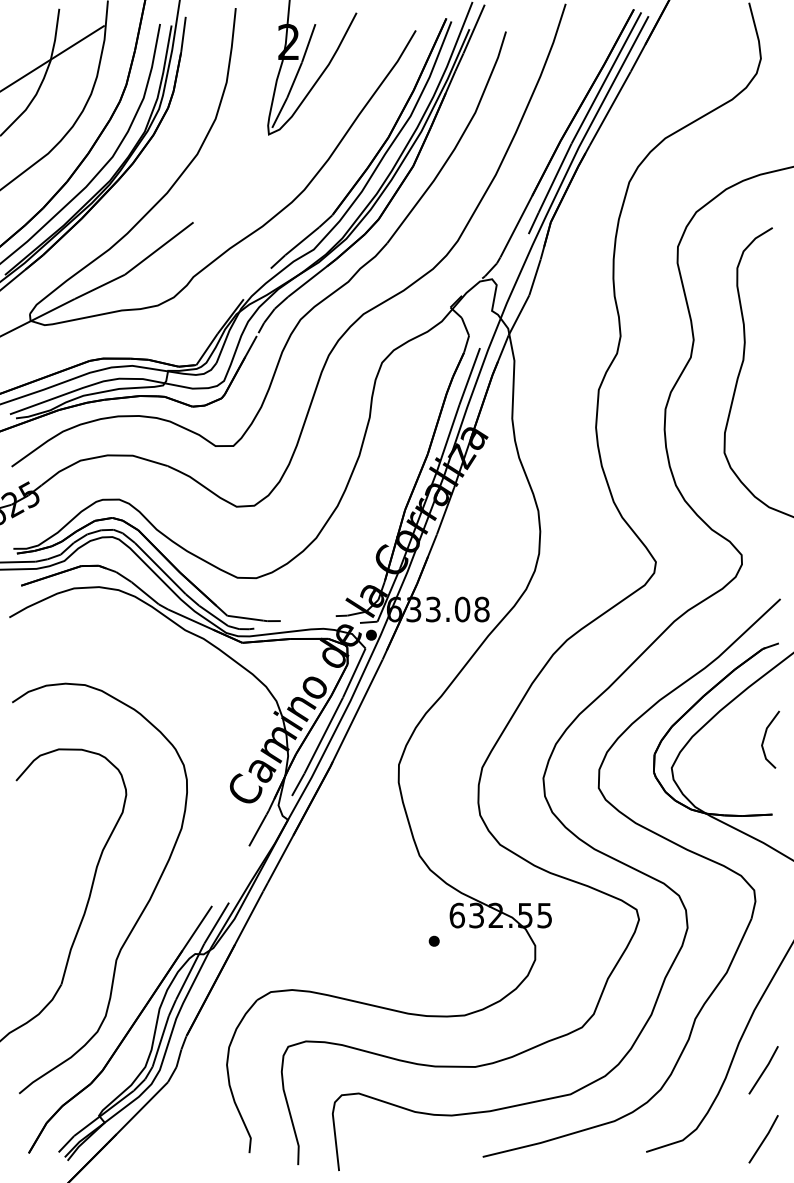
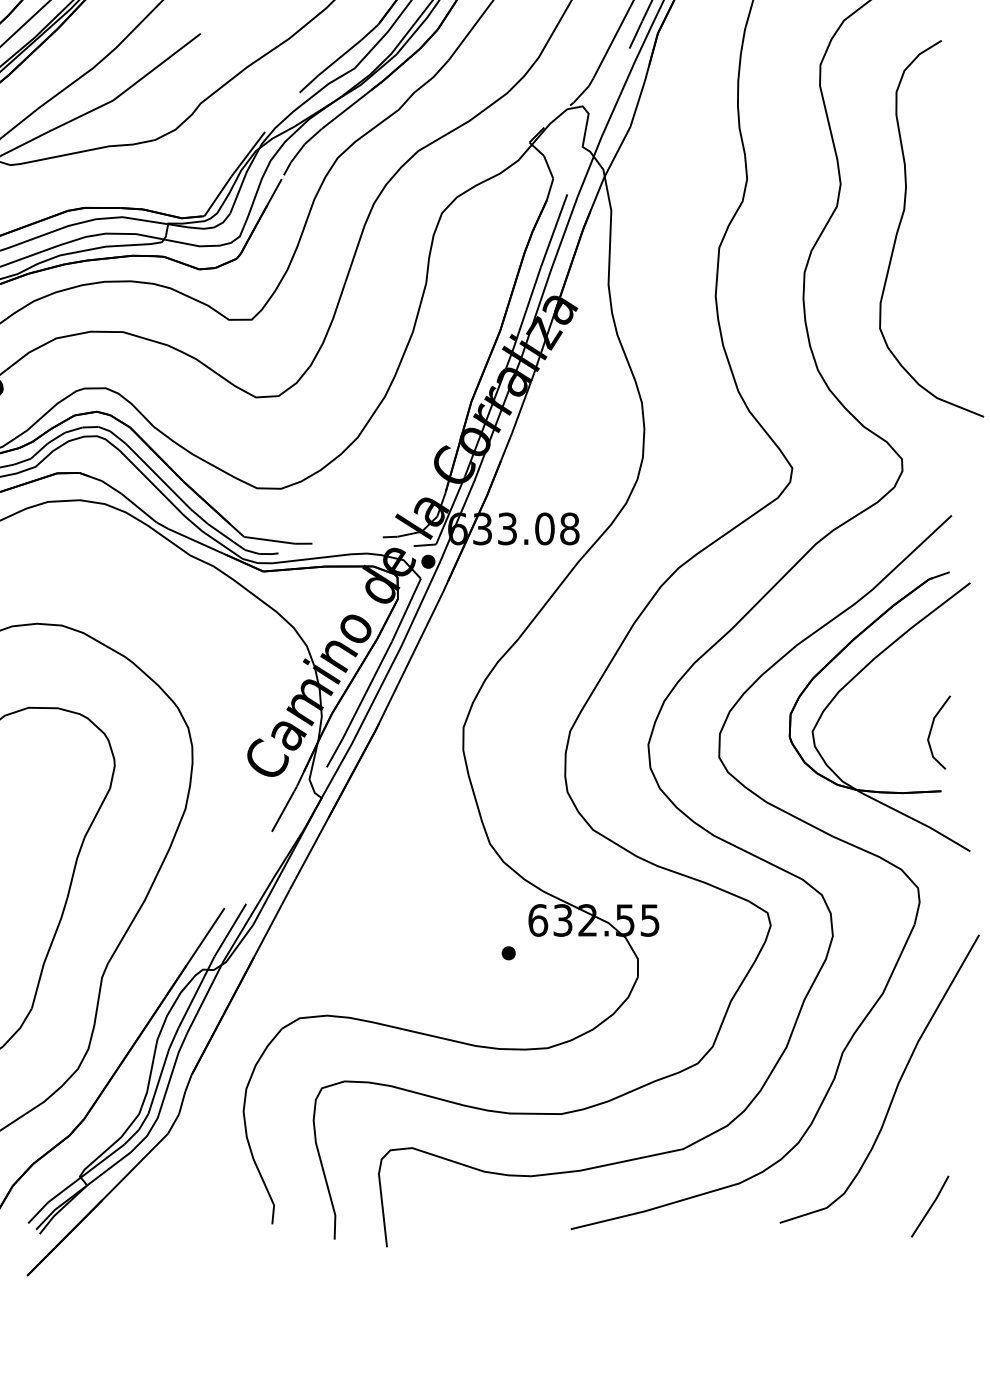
line: (765, 737) -> (932, 729), moved
line: (763, 1070) -> (929, 1118), removed

